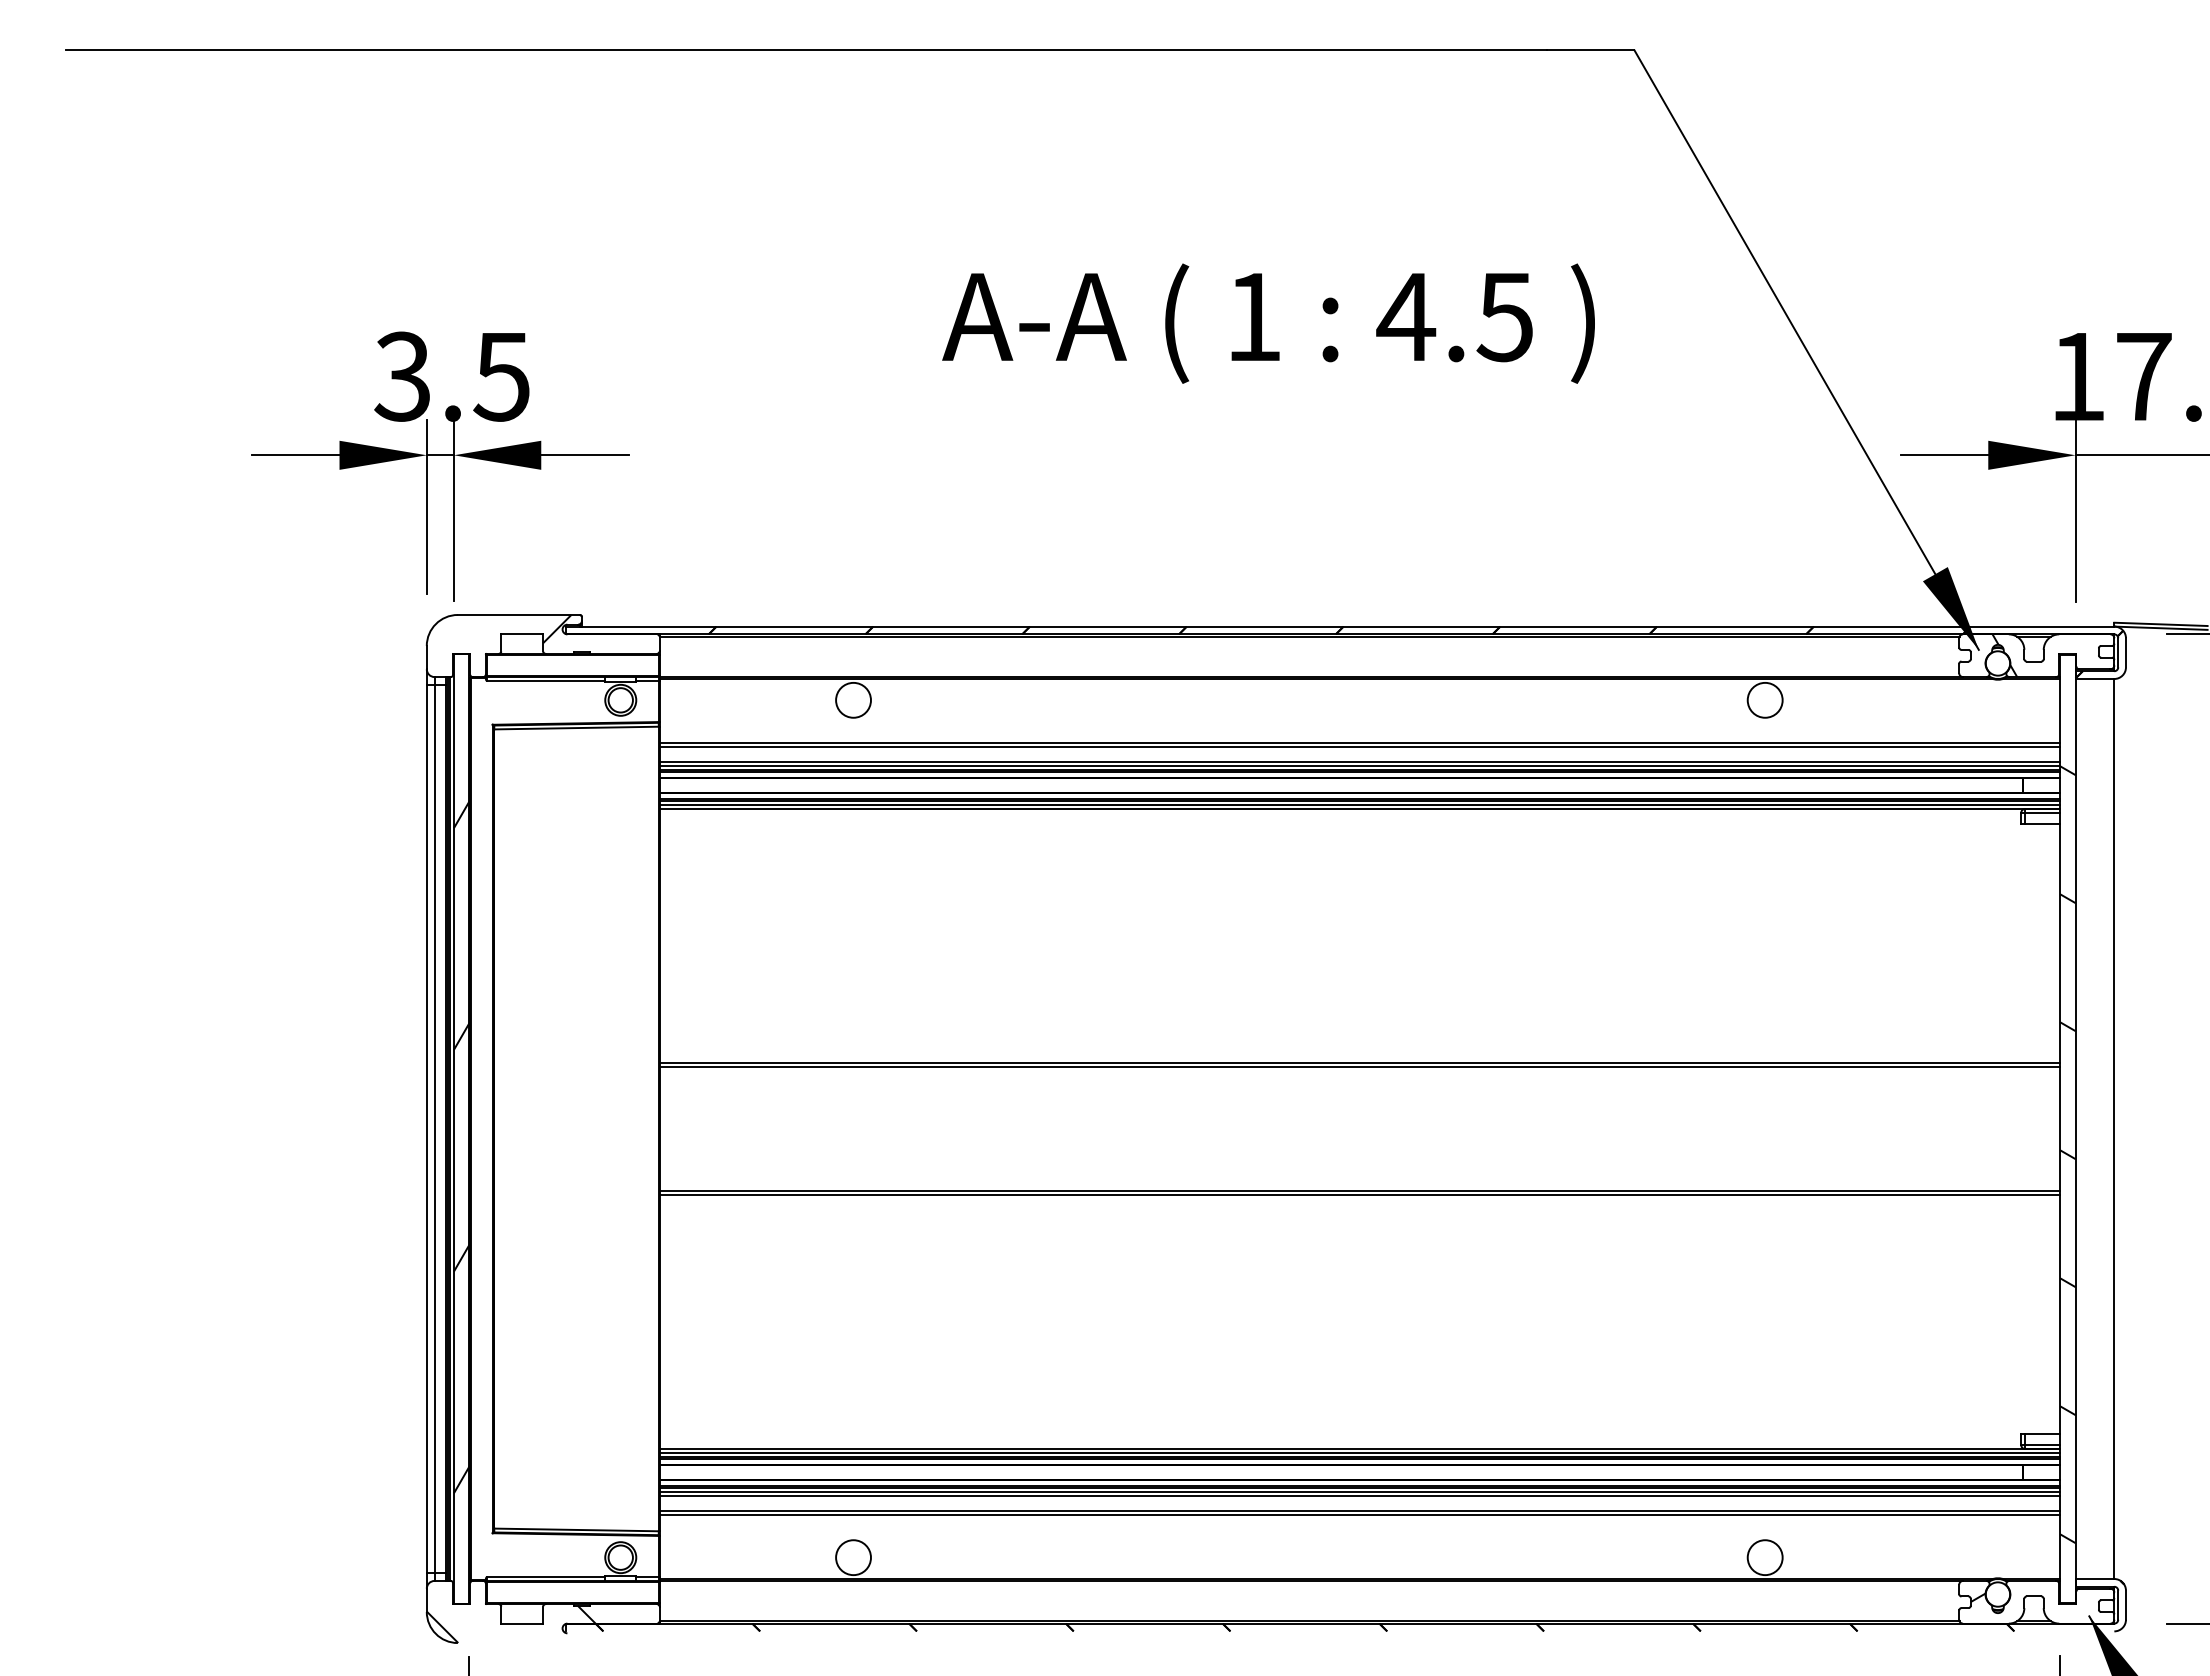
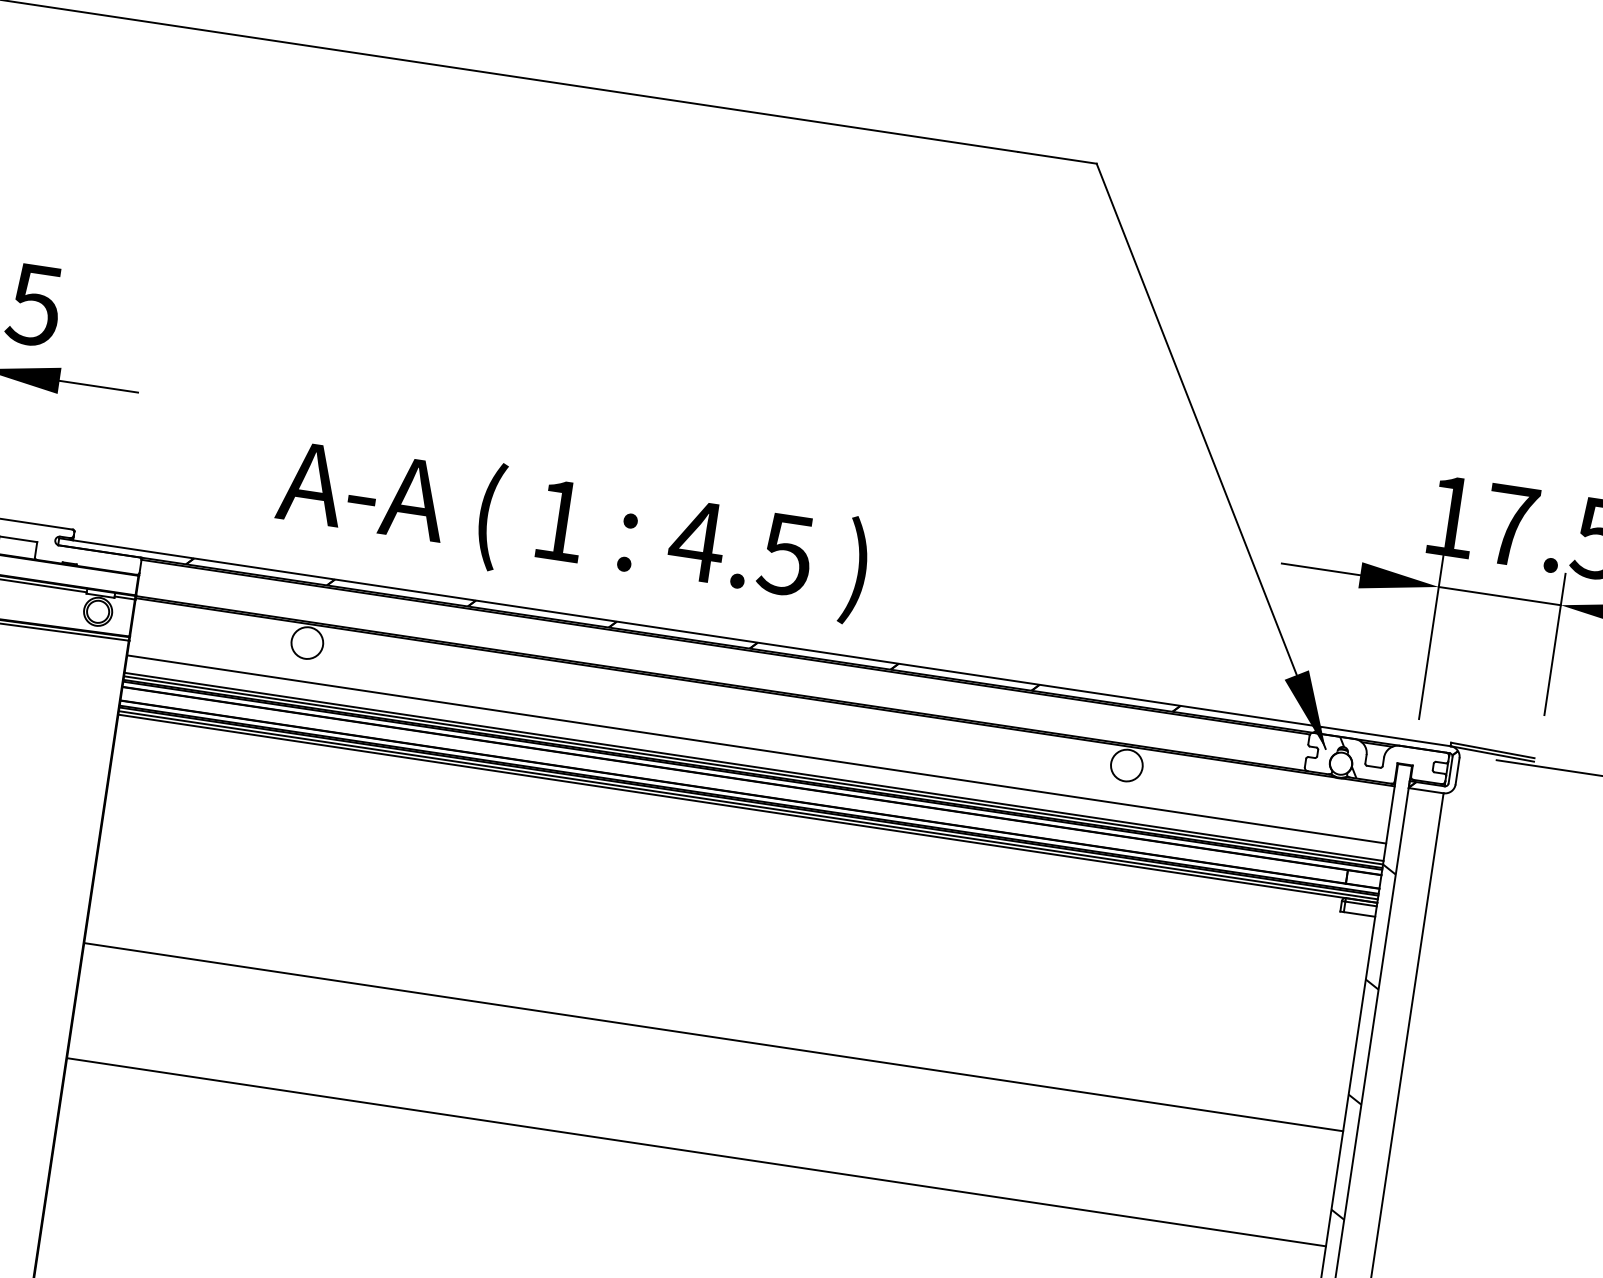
text: (1268, 323) -> (572, 528), moved
hatch: (557, 628) -> (50, 538), removed
line: (1359, 746) -> (755, 752), removed
line: (1359, 1066) -> (712, 1040), removed
line: (1359, 1194) -> (695, 1155), removed

